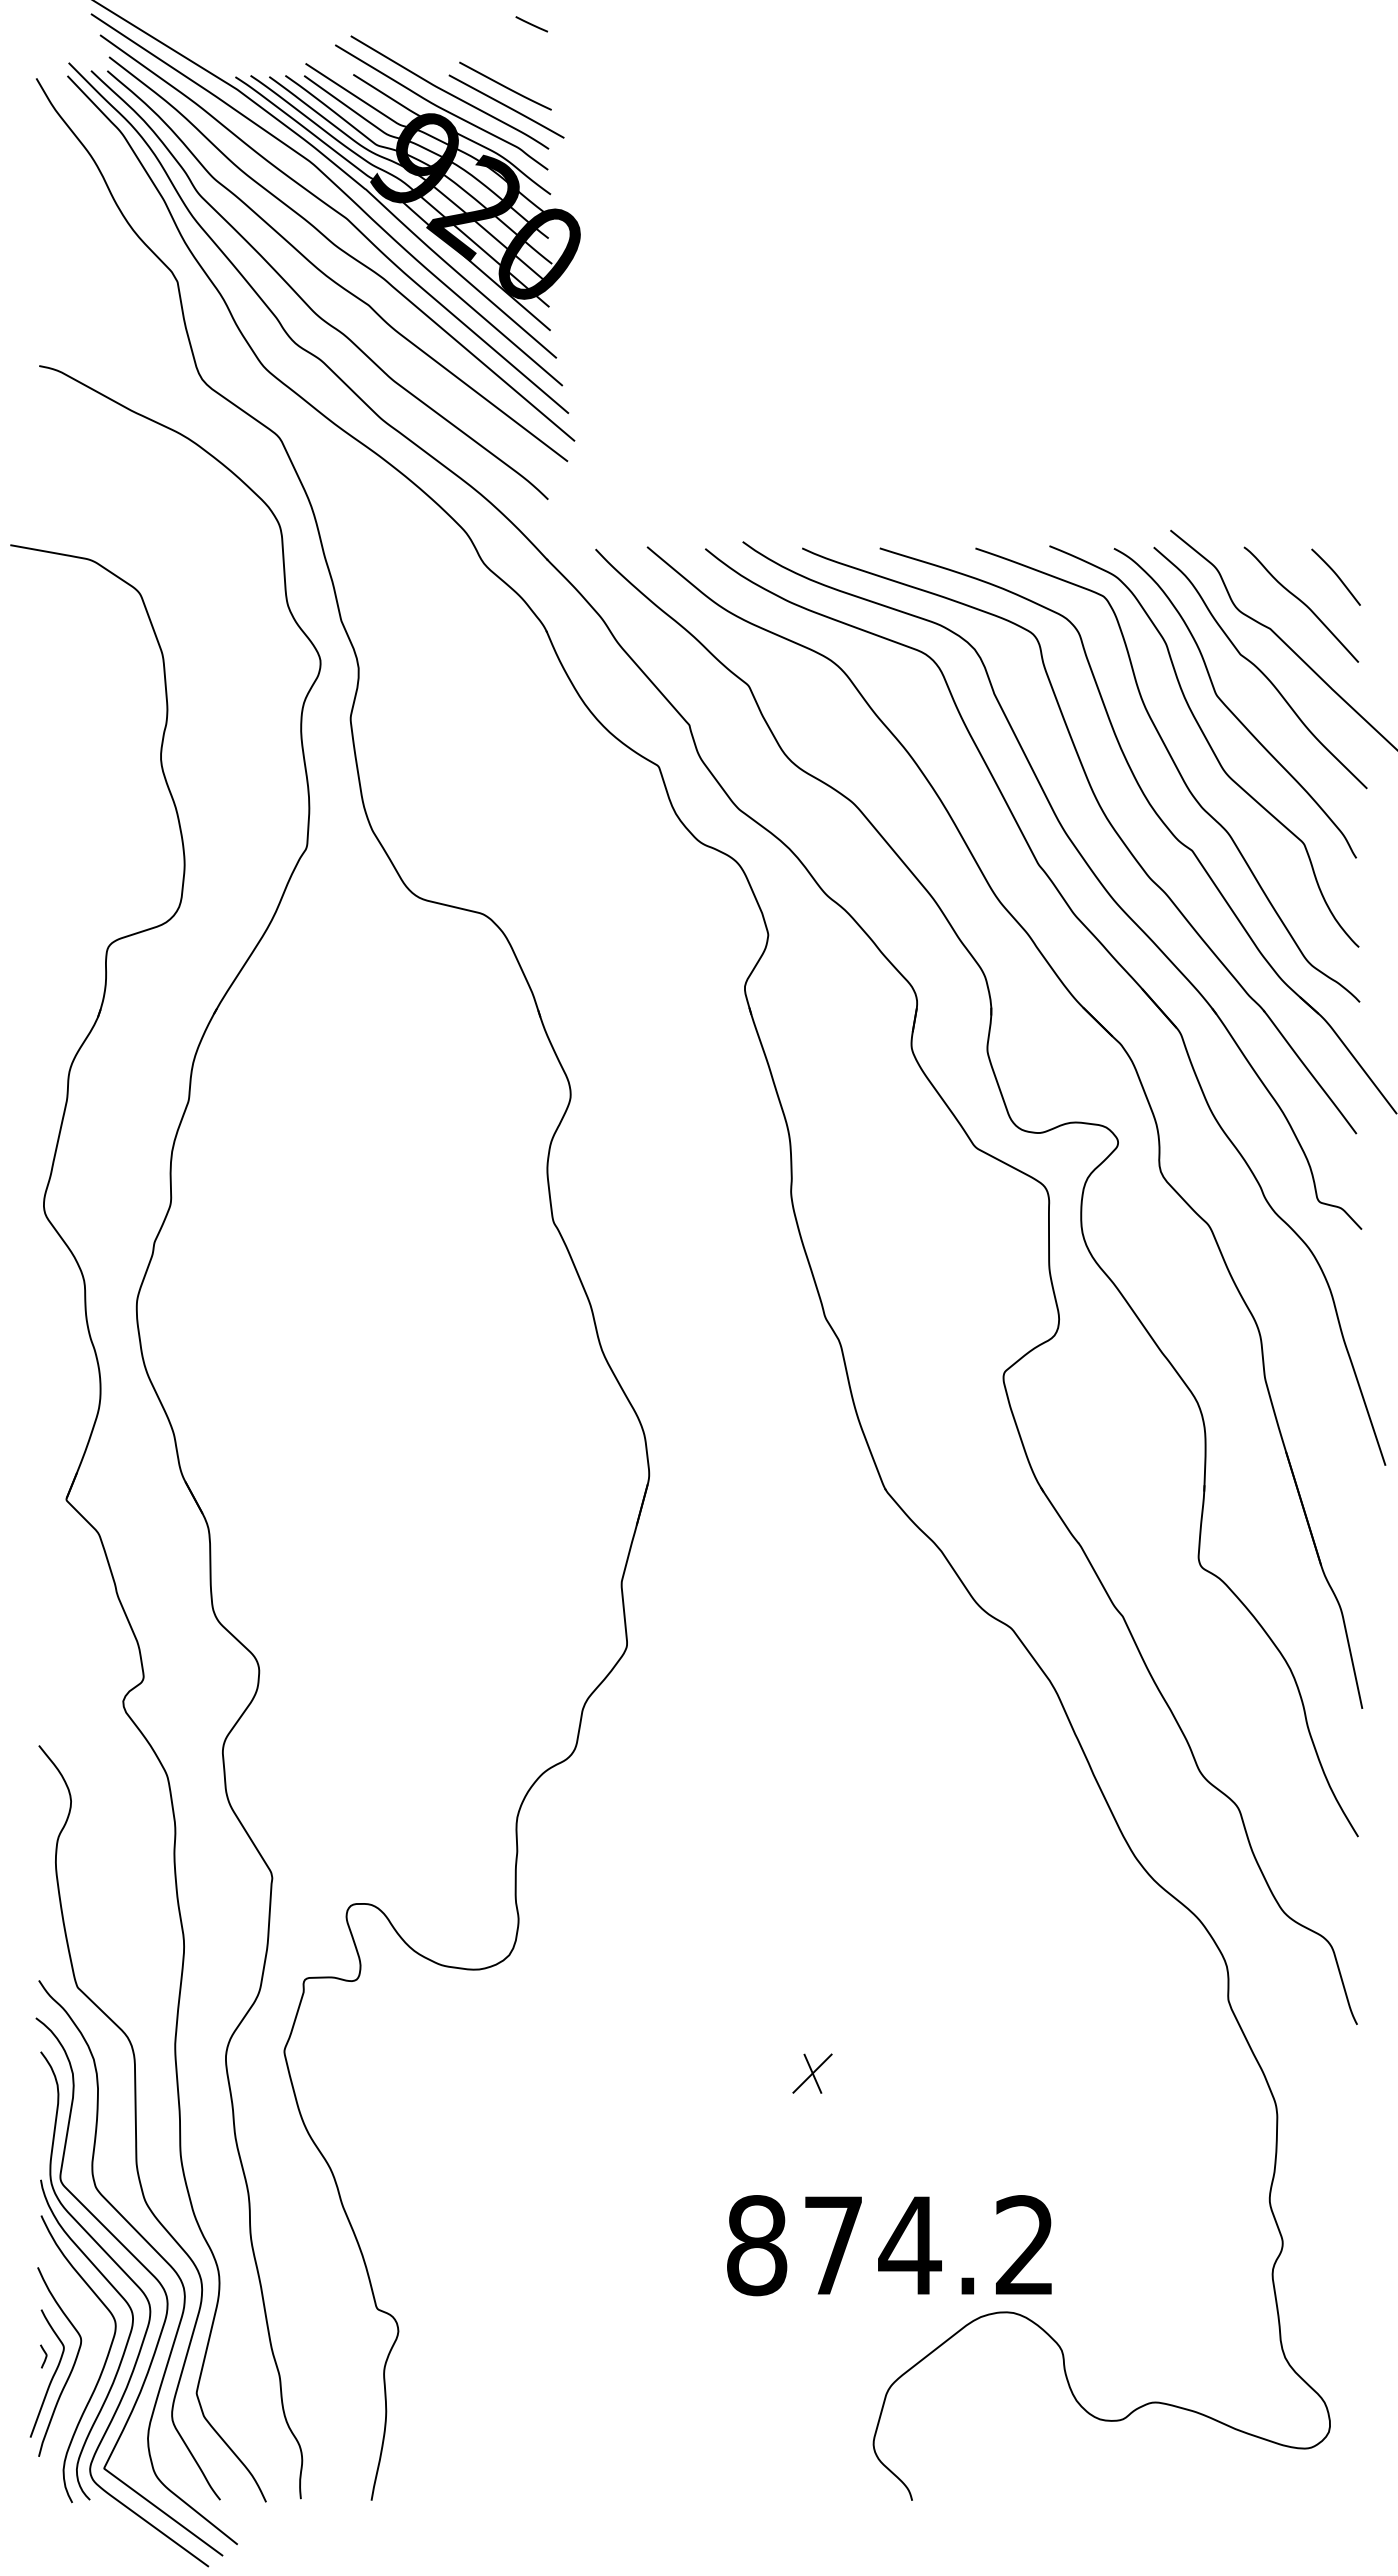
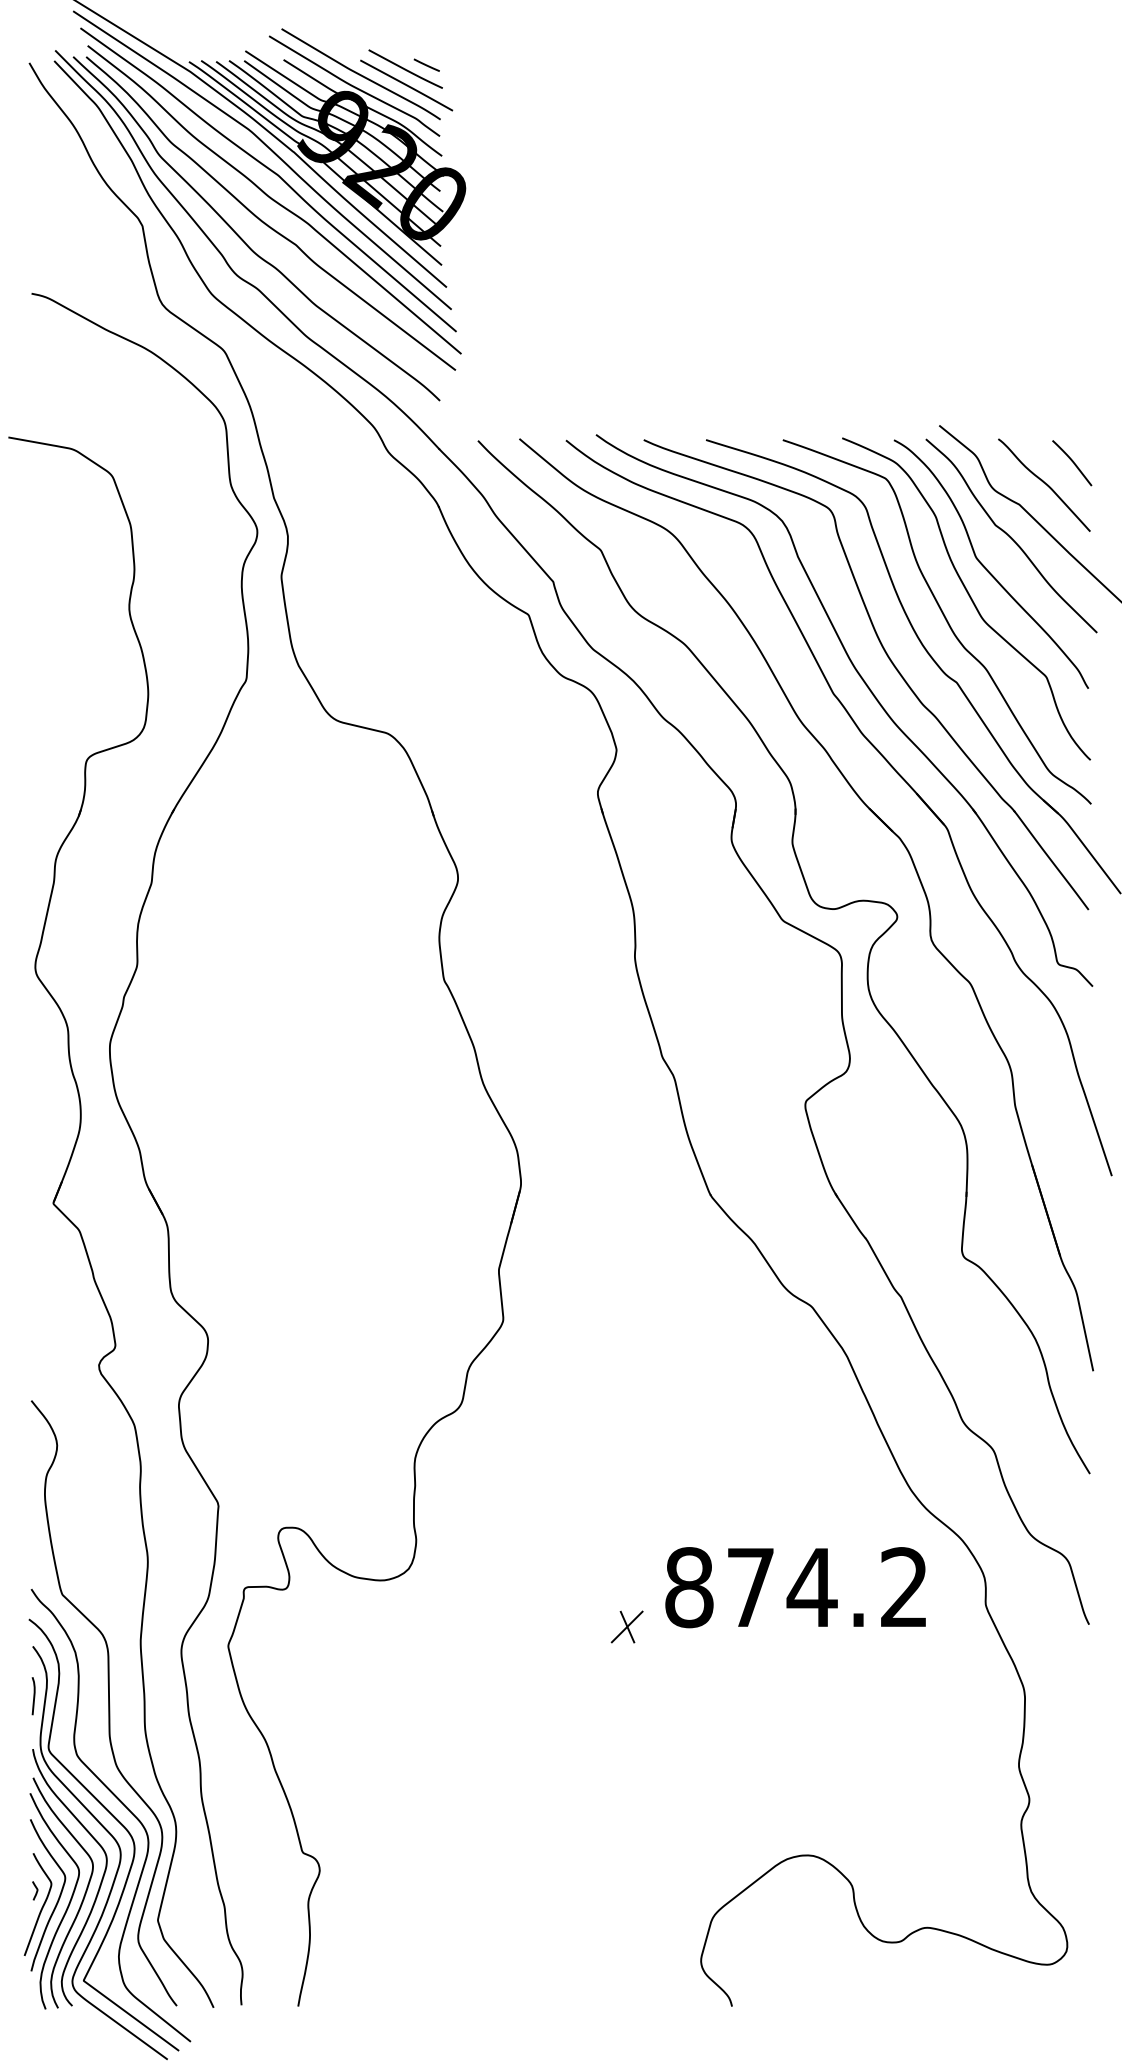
line: (531, 24) -> (426, 65), moved
part: (812, 2073) -> (627, 1626), moved
line: (41, 2113) -> (33, 1695), added
text: (889, 2245) -> (795, 1587), moved
curve: (83, 2376) -> (67, 1906), added

